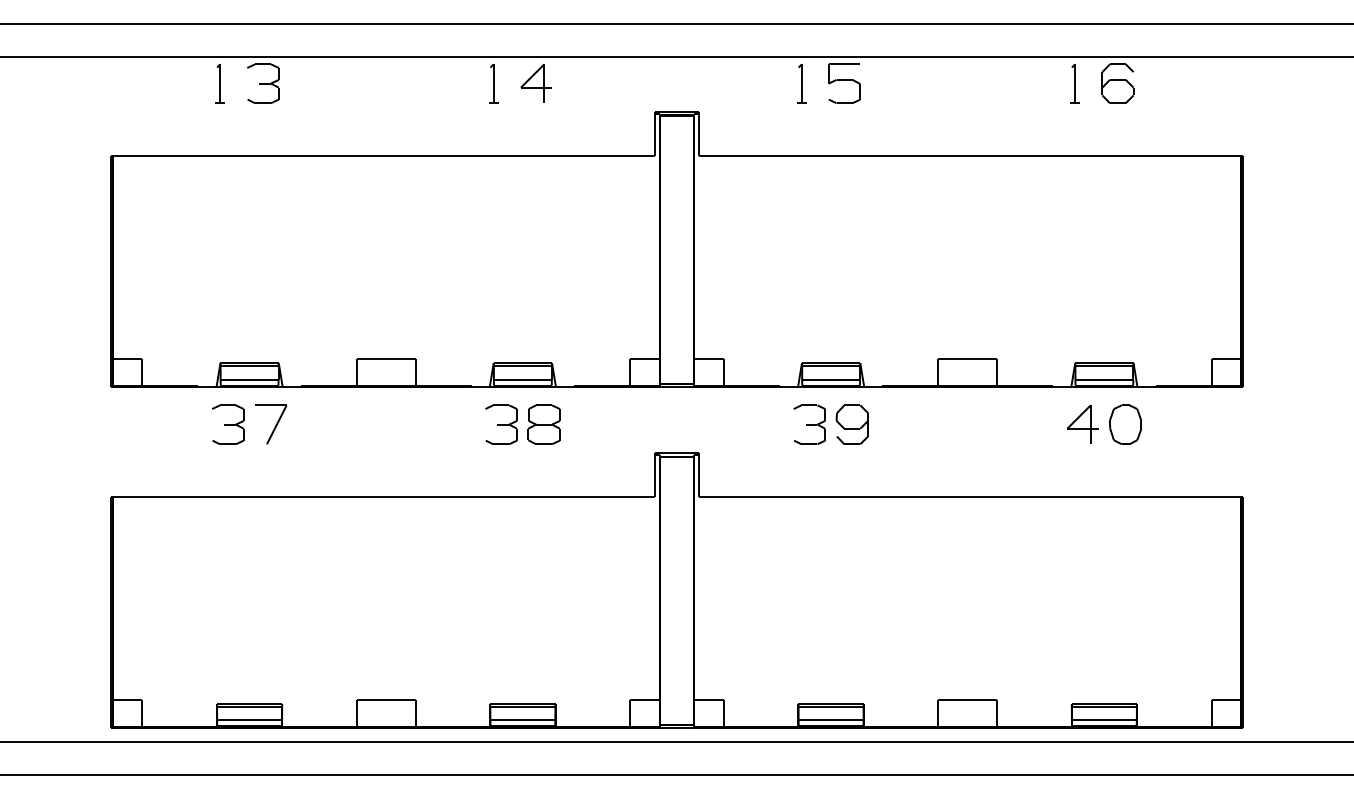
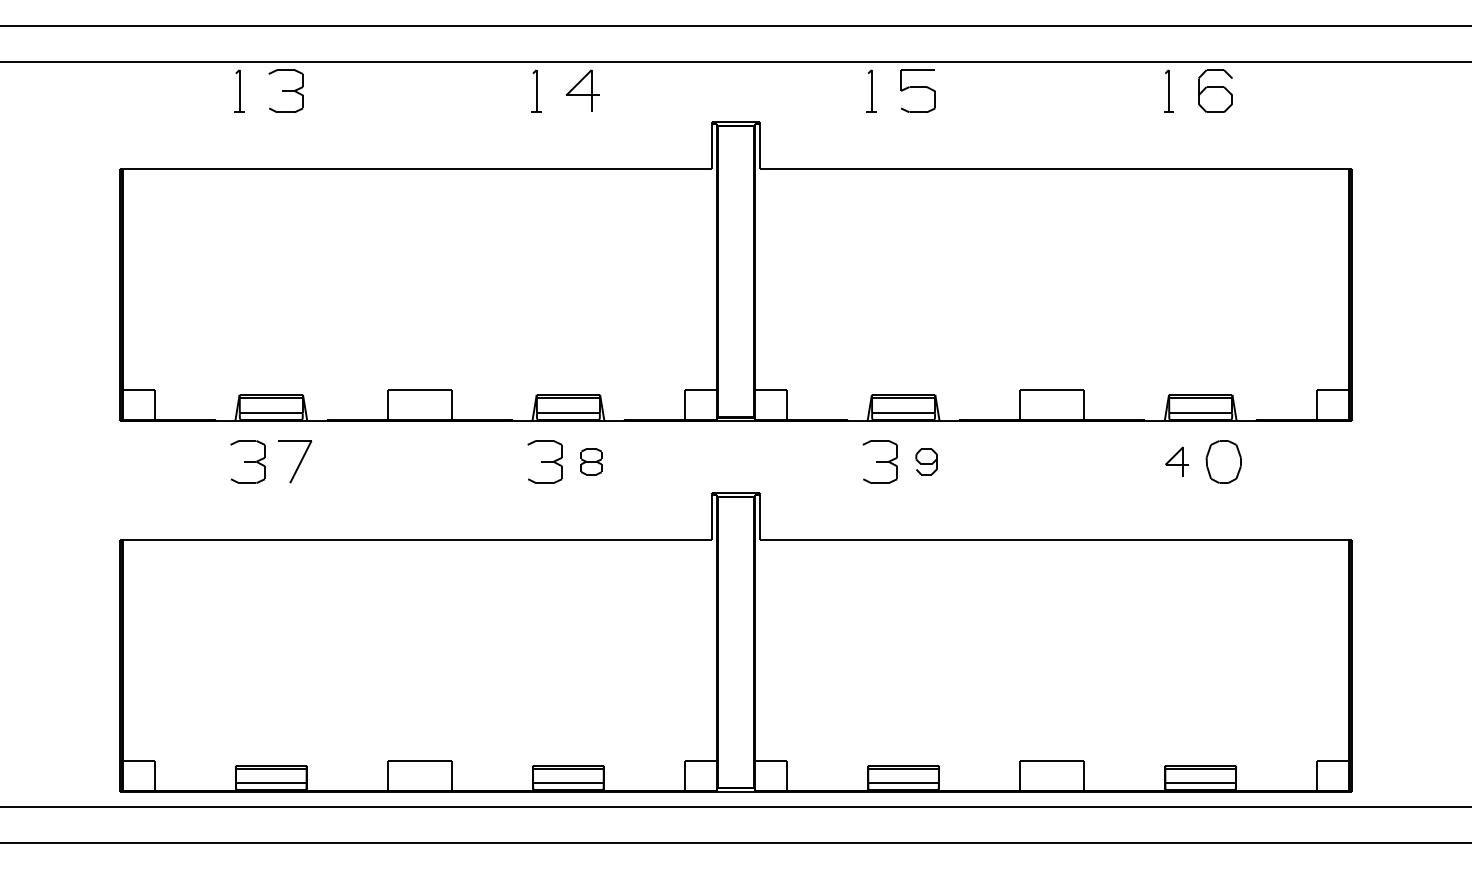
part: (543, 424) -> (590, 461), size x0.6
part: (851, 424) -> (925, 461), size x0.6
part: (1082, 424) -> (1176, 461), size x0.7

